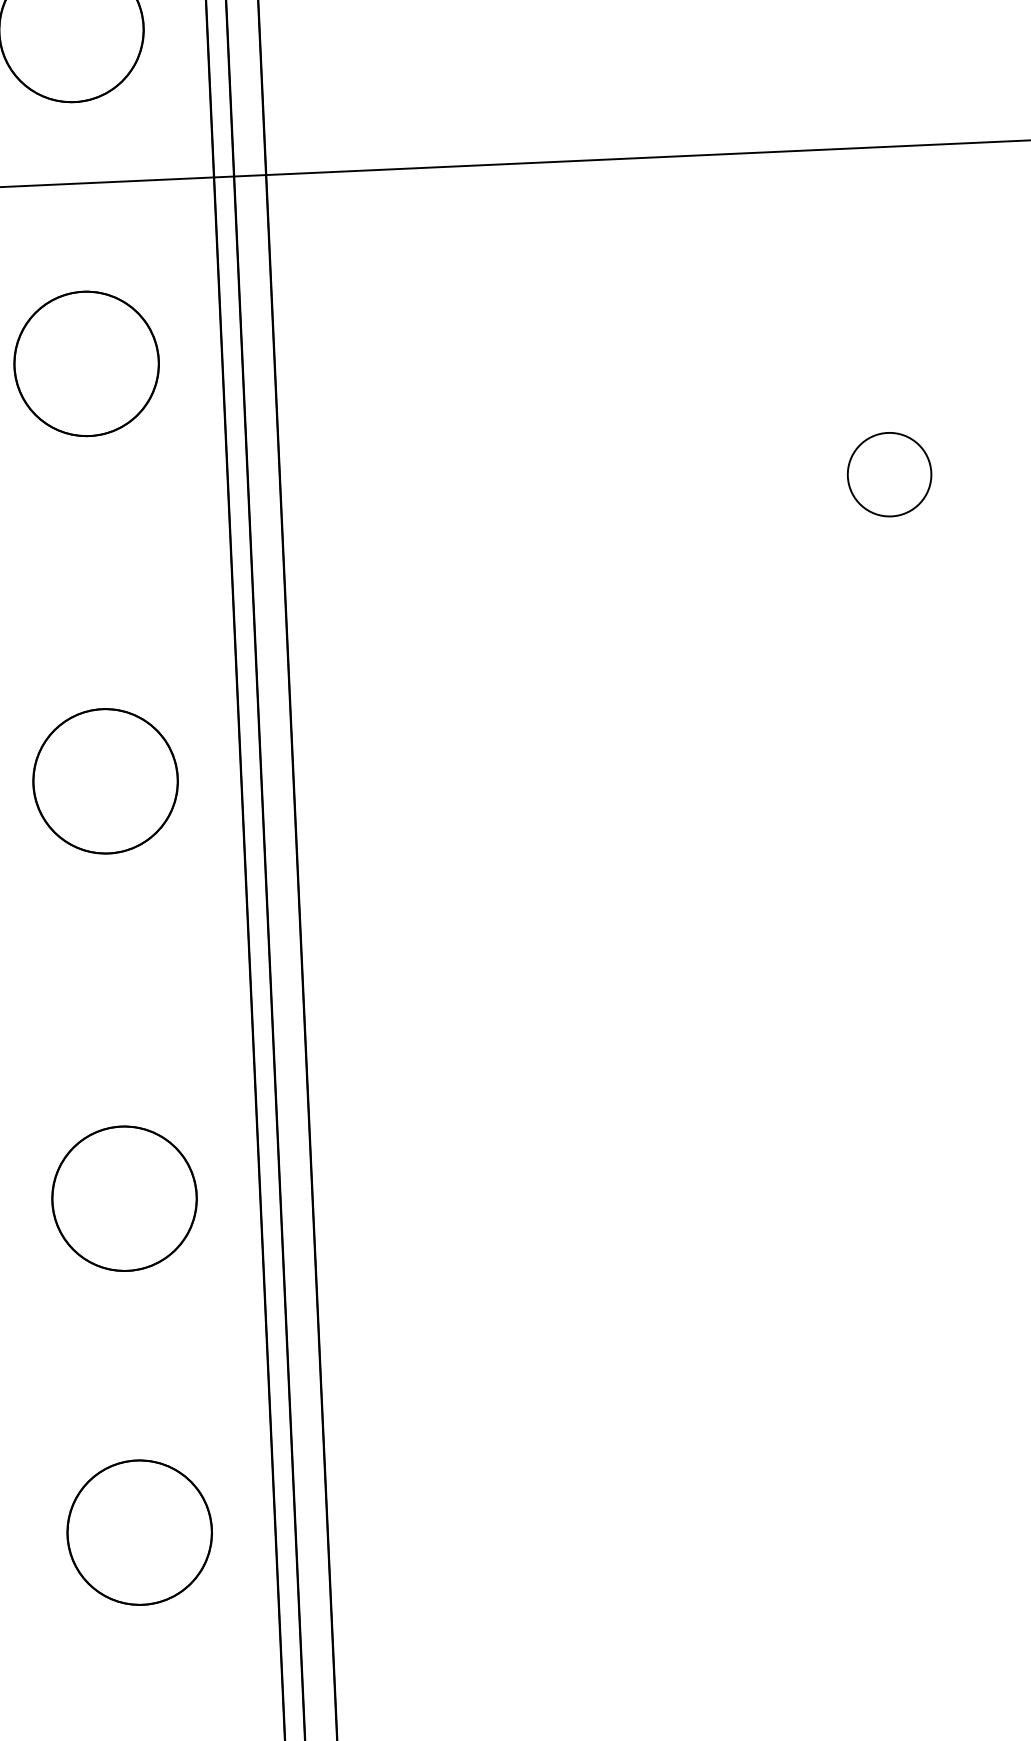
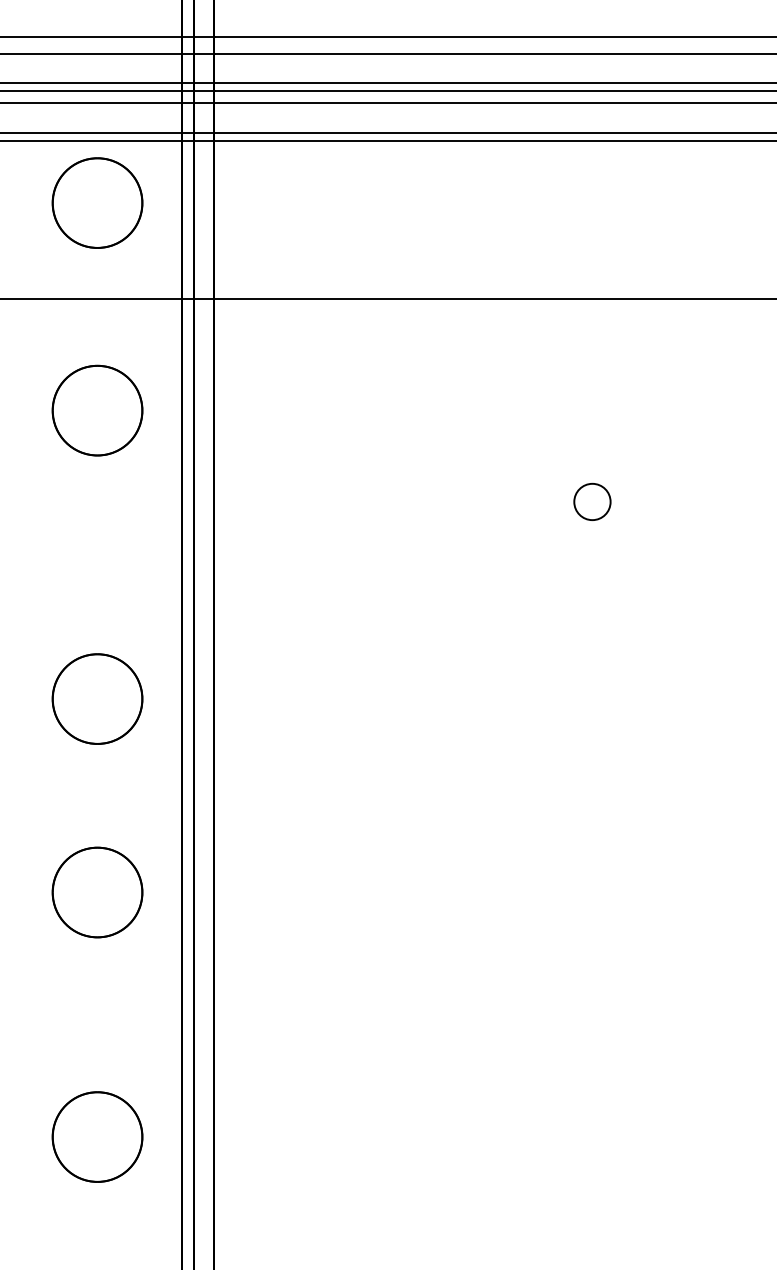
circle: (889, 473) -> (592, 501), size x0.7
part: (105, 780) -> (97, 698), moved
part: (124, 1198) -> (97, 892), moved

